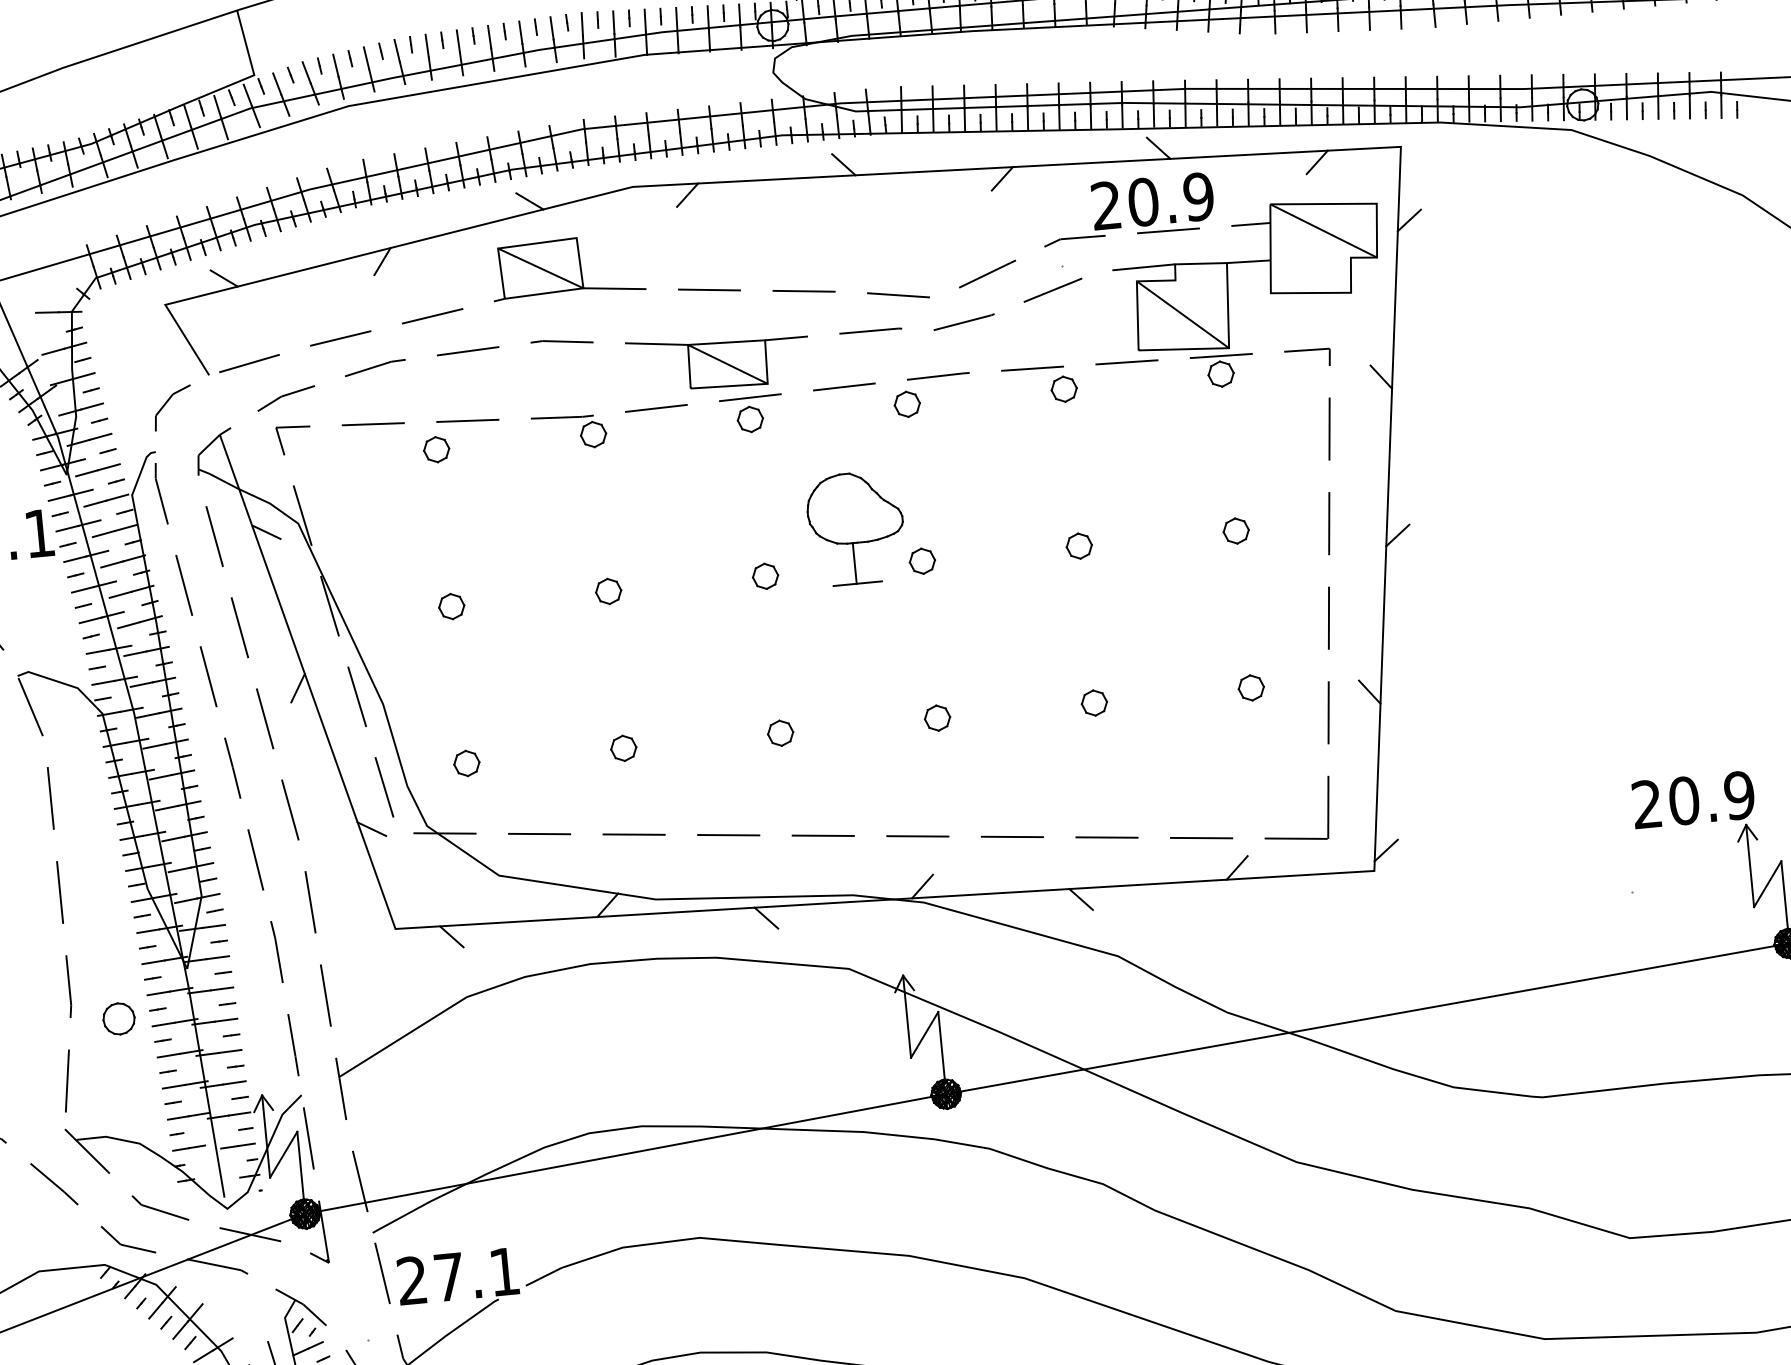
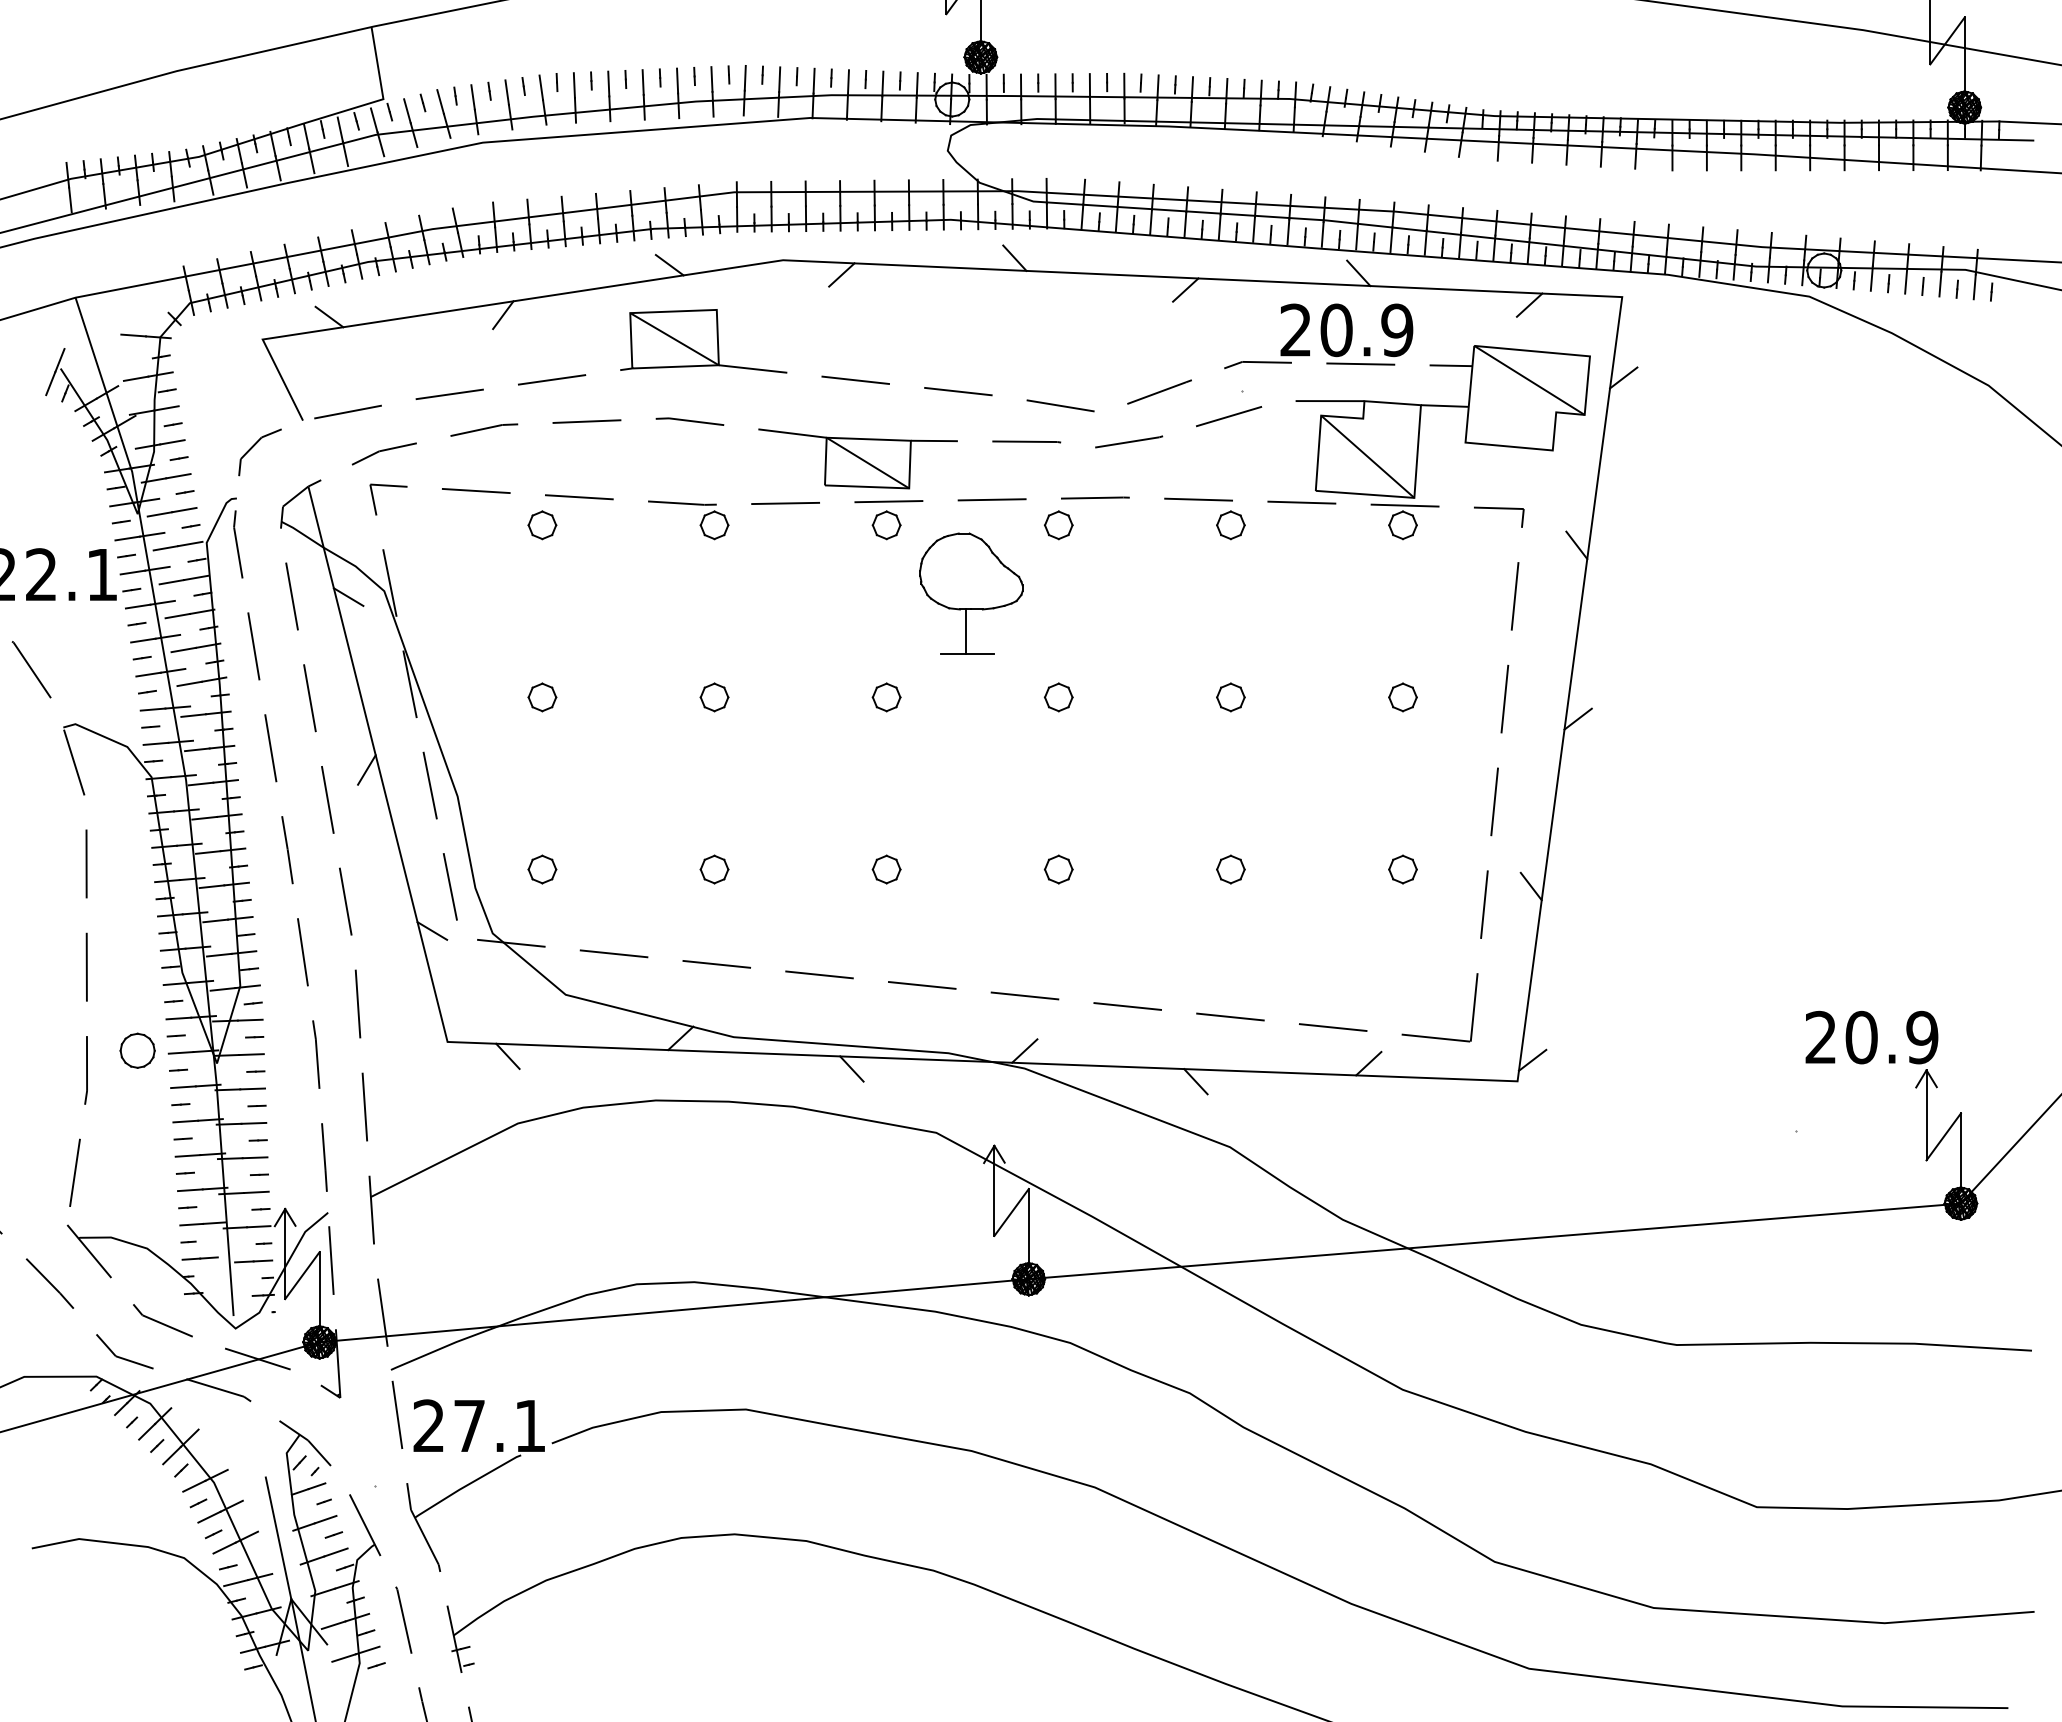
part: (856, 528) -> (971, 593), moved
part: (118, 1018) -> (137, 1050), moved

